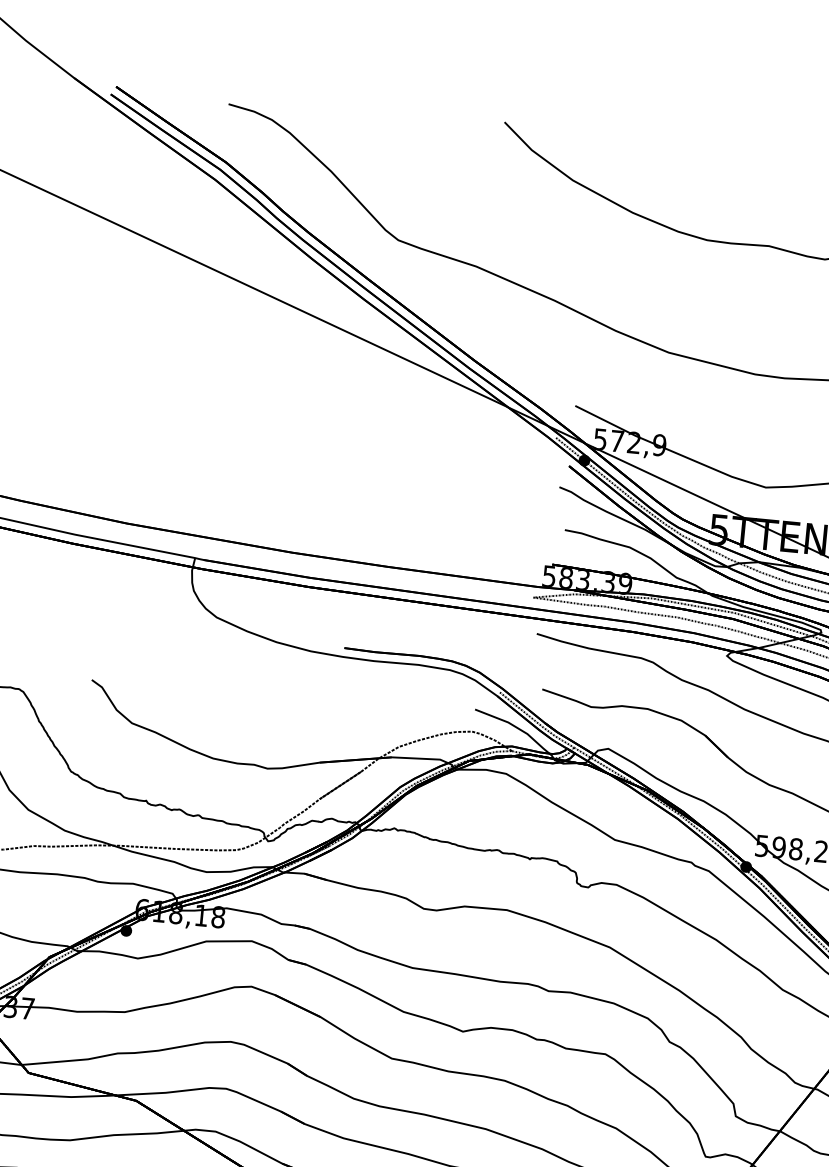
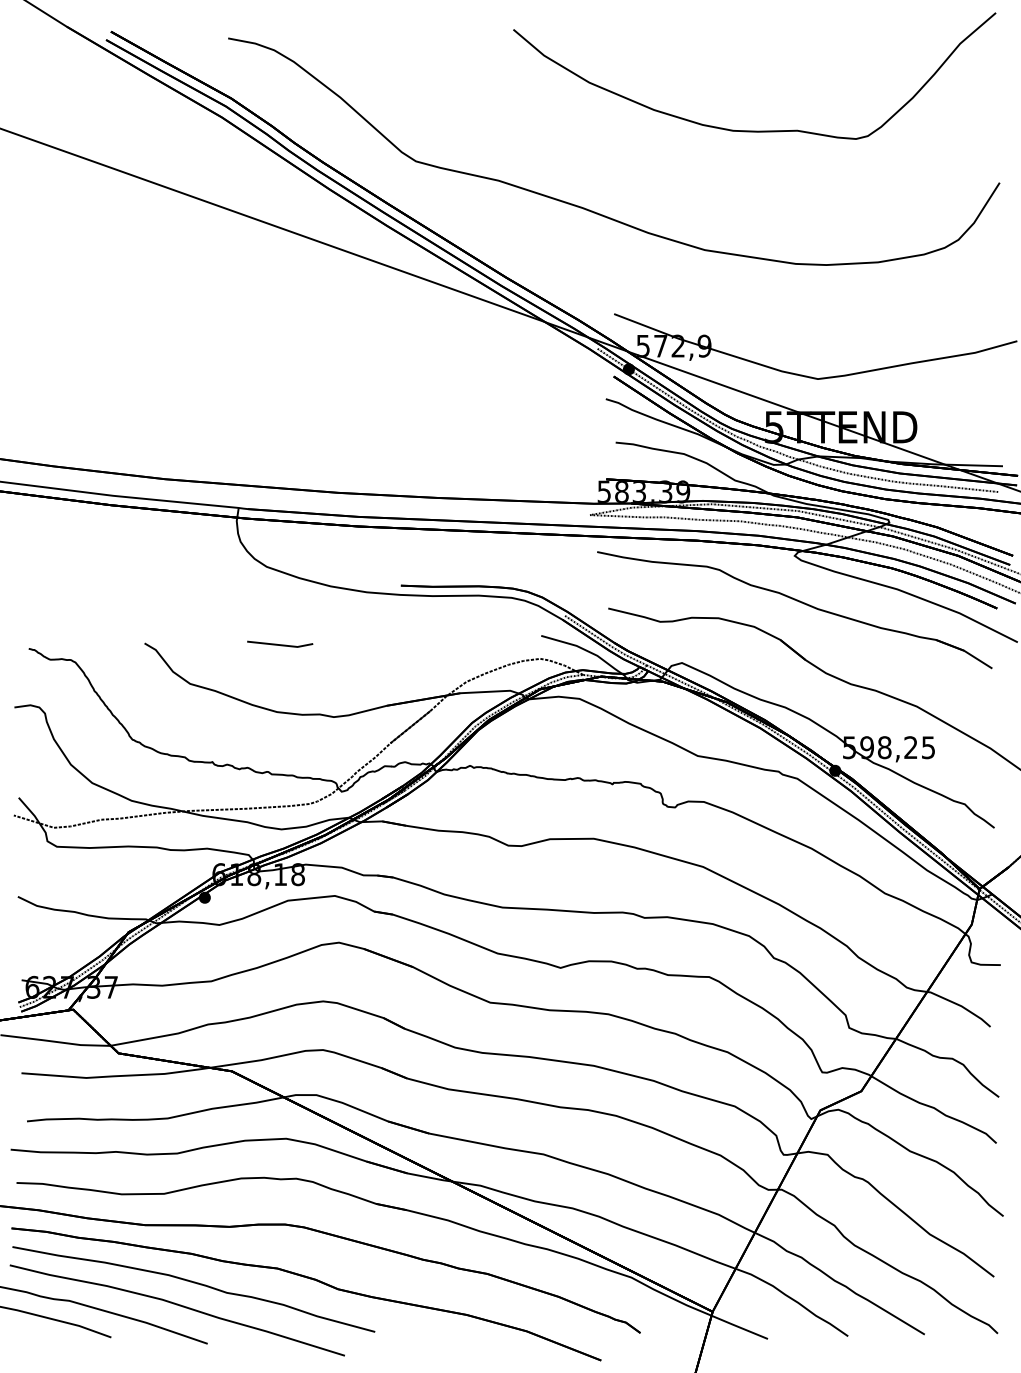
line: (222, 693) -> (280, 644), added

